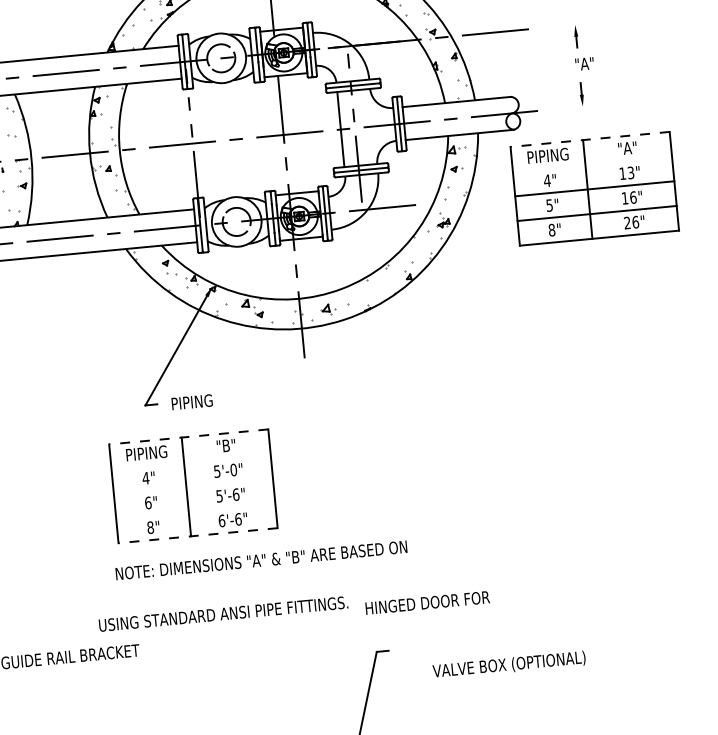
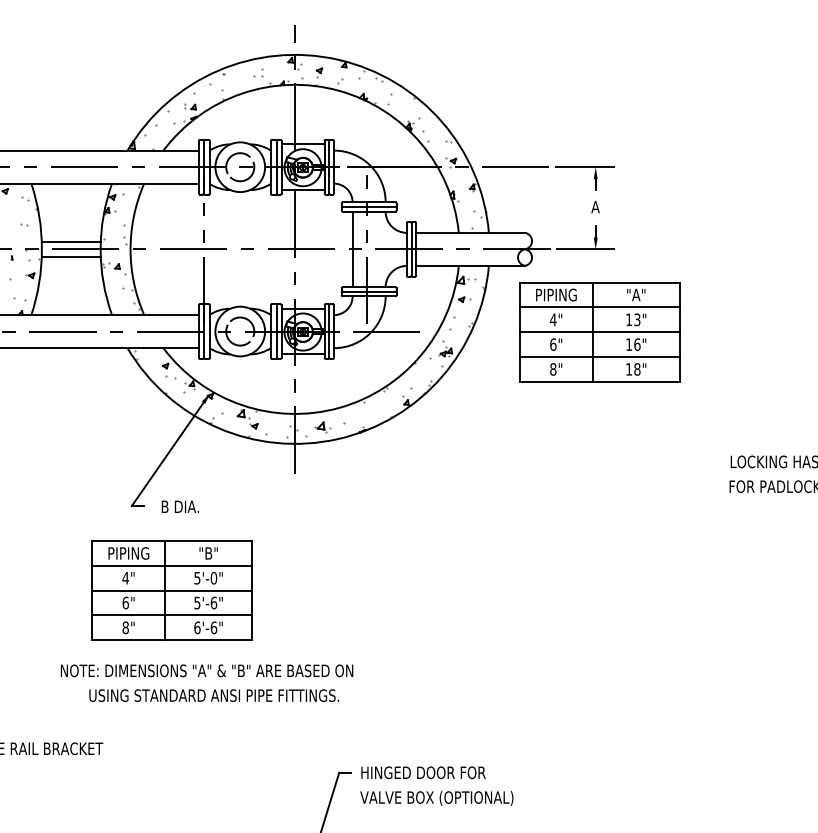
line: (564, 26) -> (584, 167), added
text: (583, 63) -> (600, 206), "A" -> A
line: (571, 107) -> (584, 249), added
line: (589, 139) -> (599, 282), dashed -> solid
line: (59, 149) -> (70, 242), added
line: (60, 163) -> (70, 256), added
line: (592, 164) -> (599, 307), added
text: (549, 205) -> (553, 344), 5" -> 6"
text: (631, 222) -> (633, 369), 26" -> 18"
text: (191, 401) -> (178, 506), PIPING -> B DIA.
line: (189, 437) -> (172, 541), dashed -> solid
line: (191, 461) -> (172, 565), added
line: (193, 486) -> (172, 590), added
line: (196, 511) -> (172, 615), added
line: (198, 535) -> (172, 640), dashed -> solid
text: (260, 560) -> (206, 670), moved
text: (427, 602) -> (423, 772), moved
text: (223, 613) -> (214, 695), moved
text: (508, 665) -> (436, 798), moved

